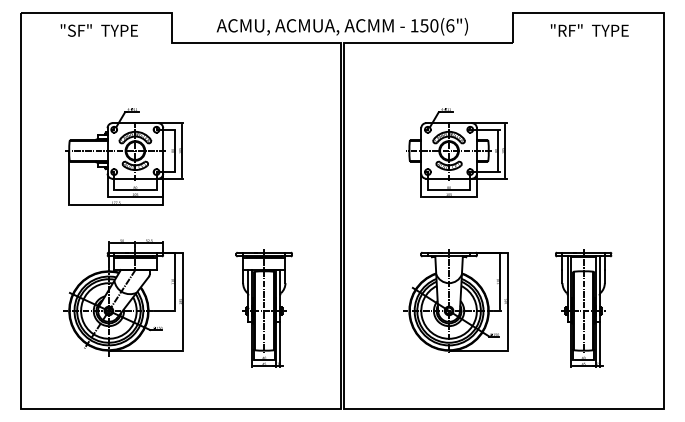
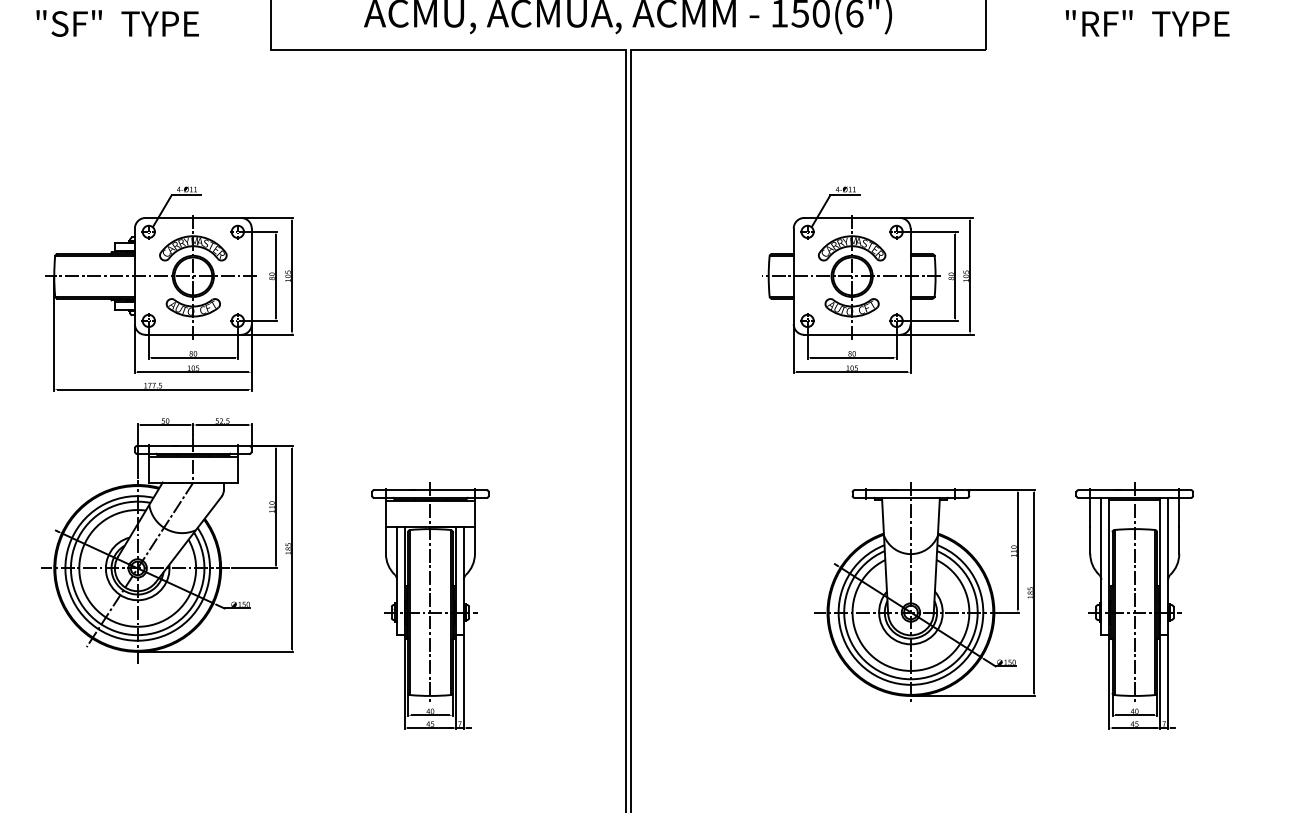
part: (123, 297) -> (168, 540), moved
part: (455, 300) -> (924, 590), moved
part: (263, 308) -> (428, 607), moved

